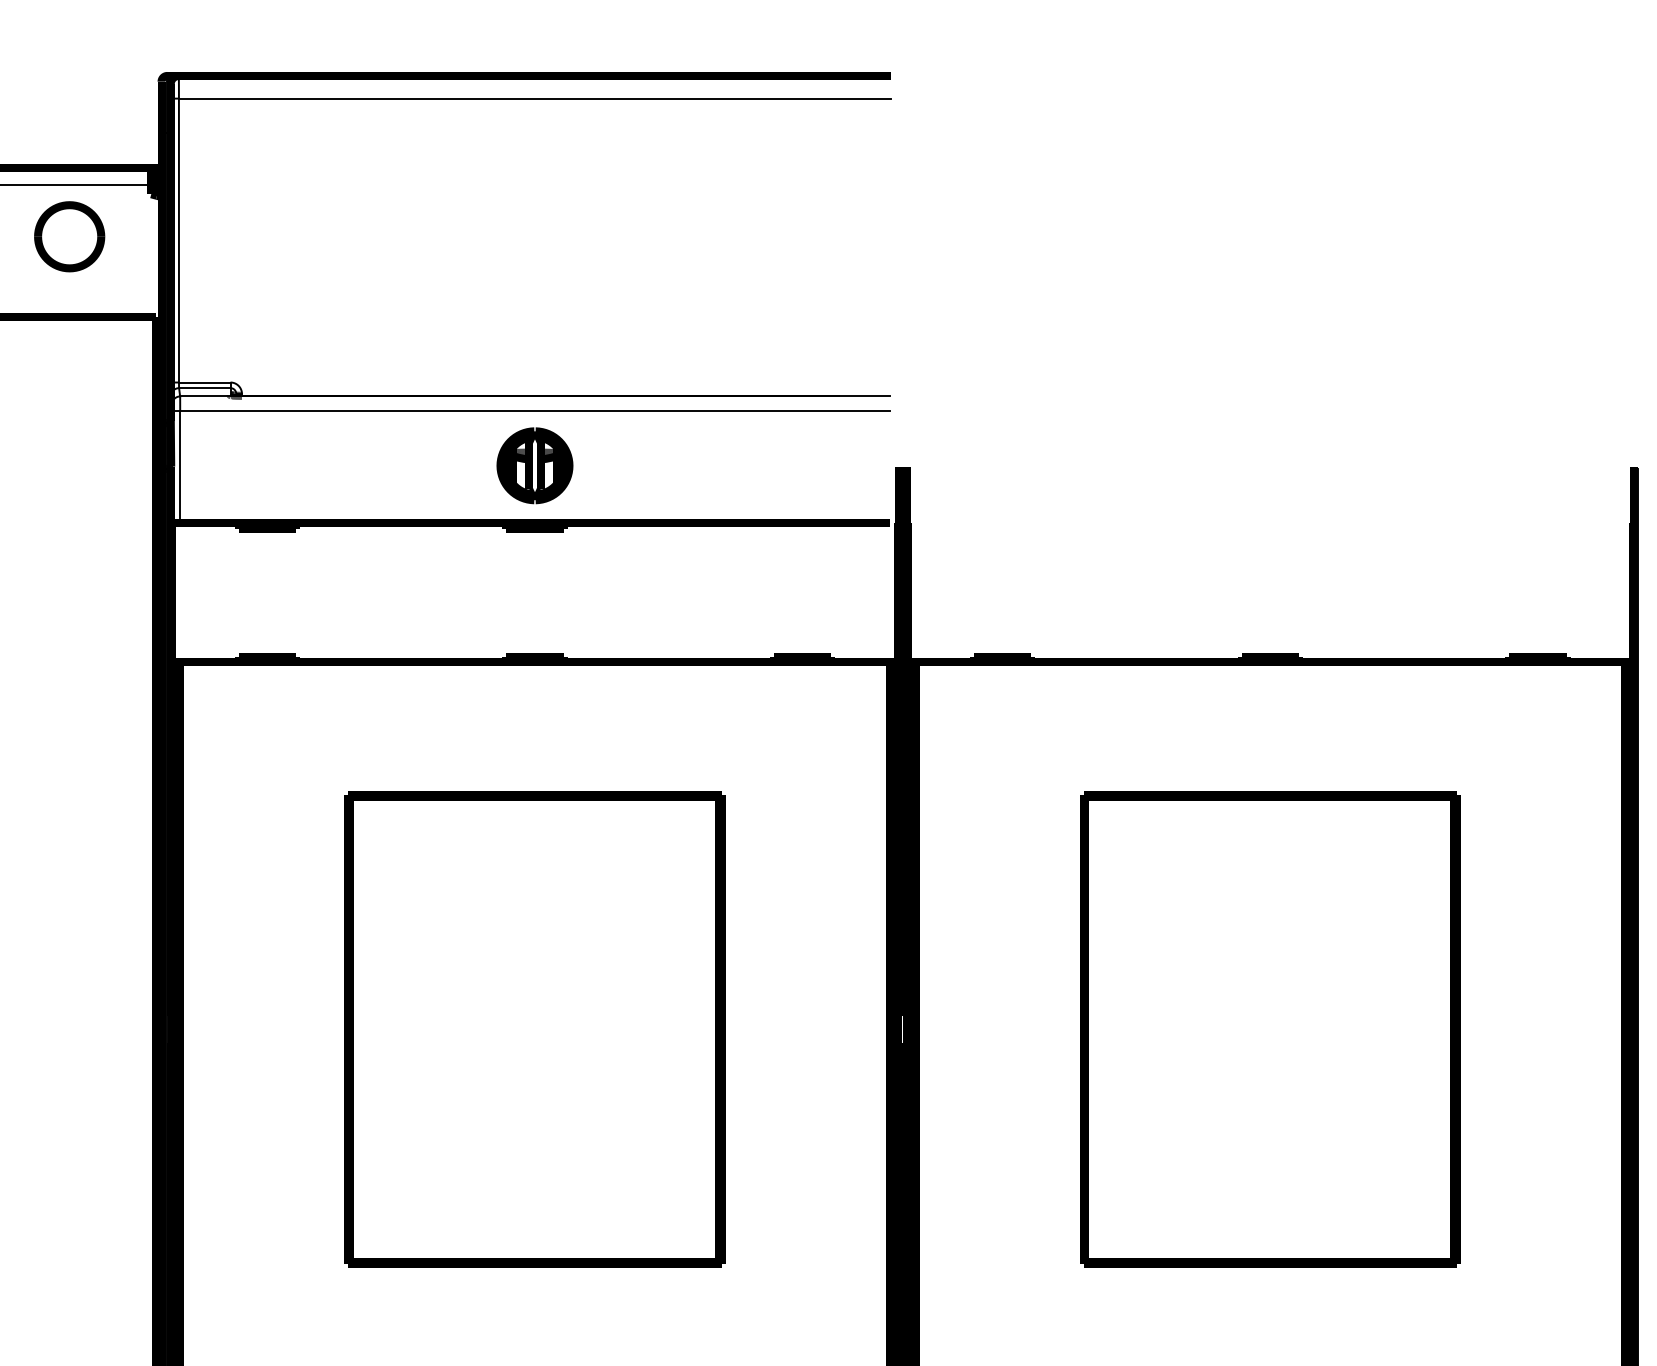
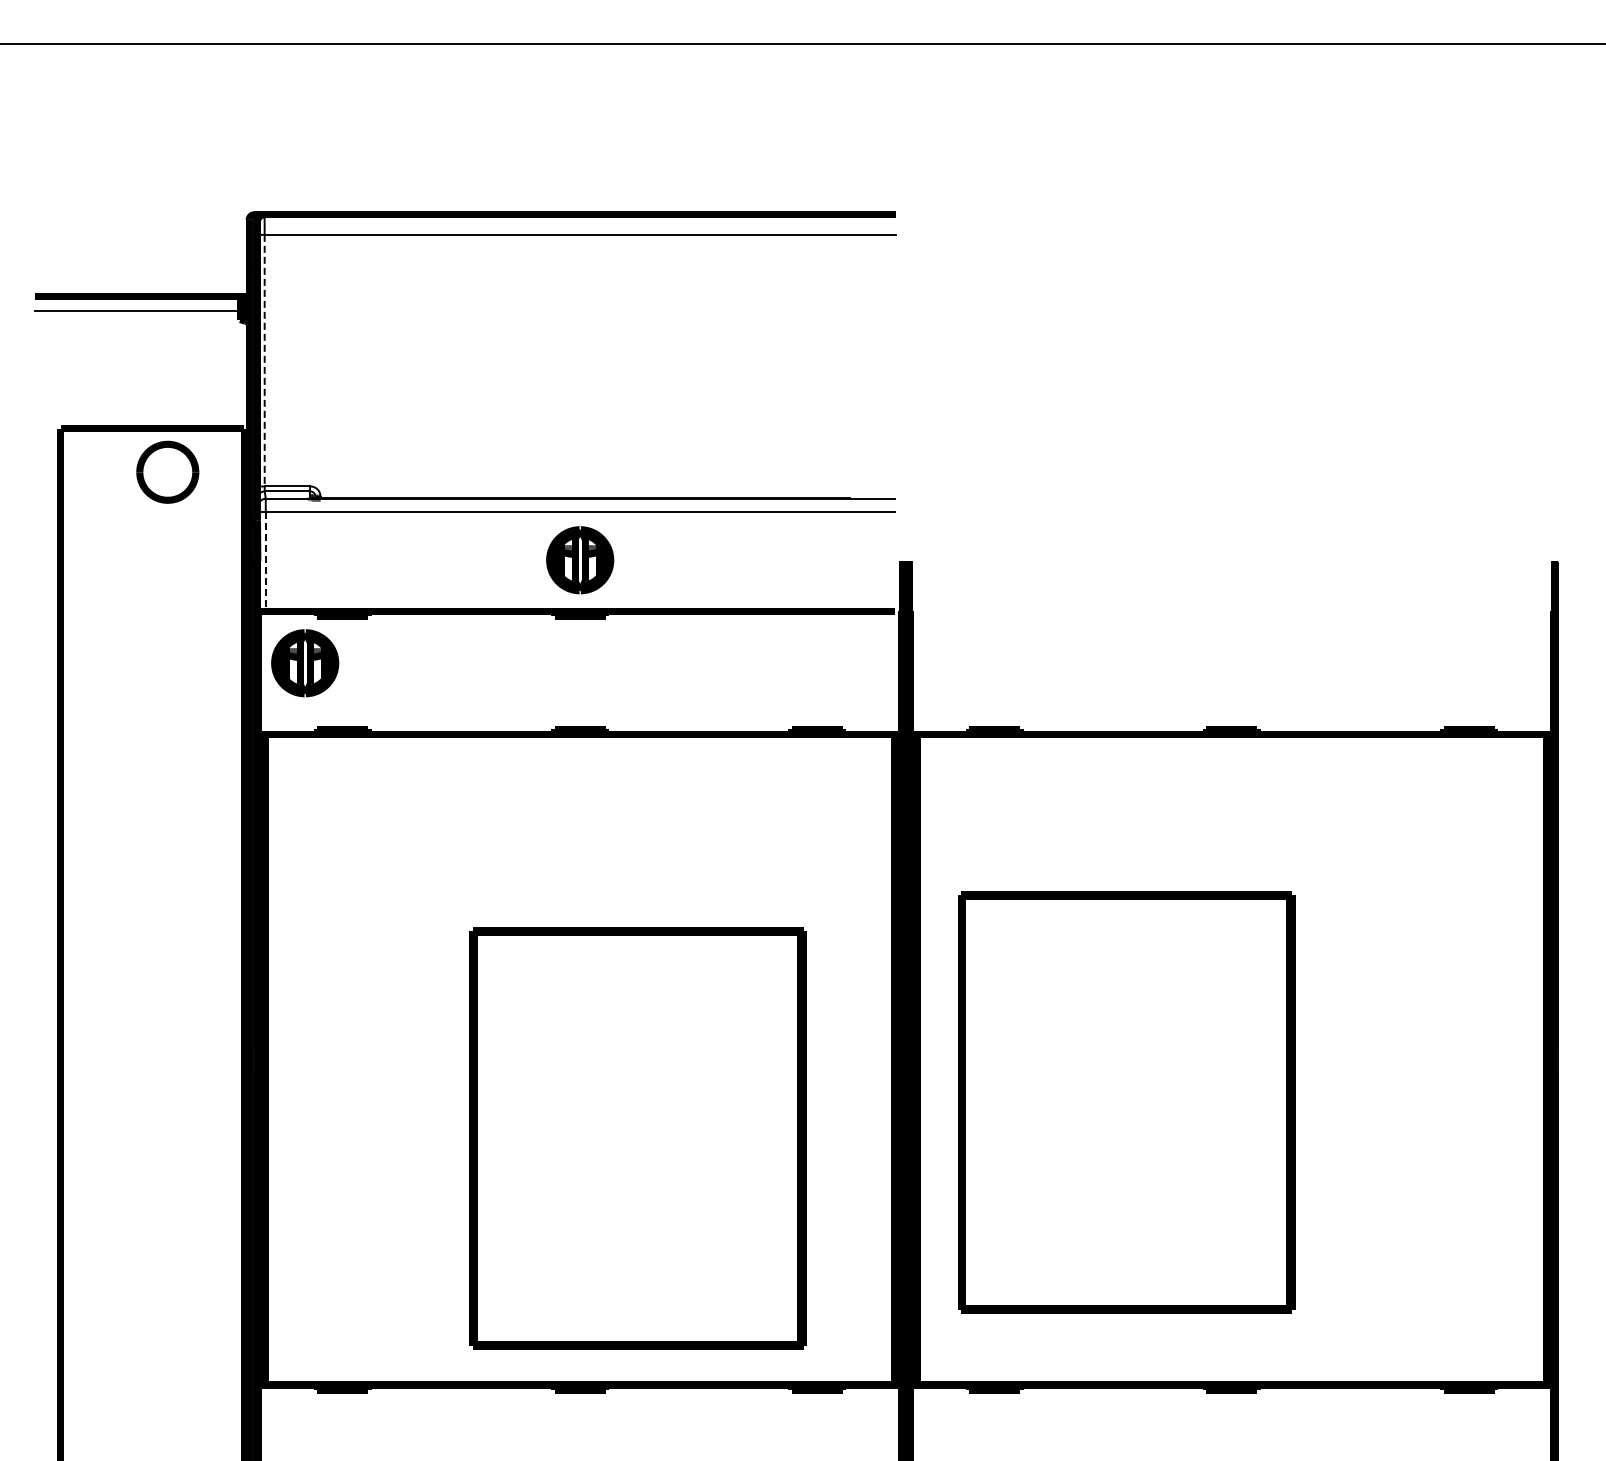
part: (69, 235) -> (167, 471), moved
line: (178, 240) -> (264, 360), solid -> dashed
line: (179, 467) -> (265, 561), solid -> dashed
part: (225, 582) -> (305, 663), added
part: (534, 1029) -> (637, 1138), moved
part: (1269, 1029) -> (1126, 1102), moved

